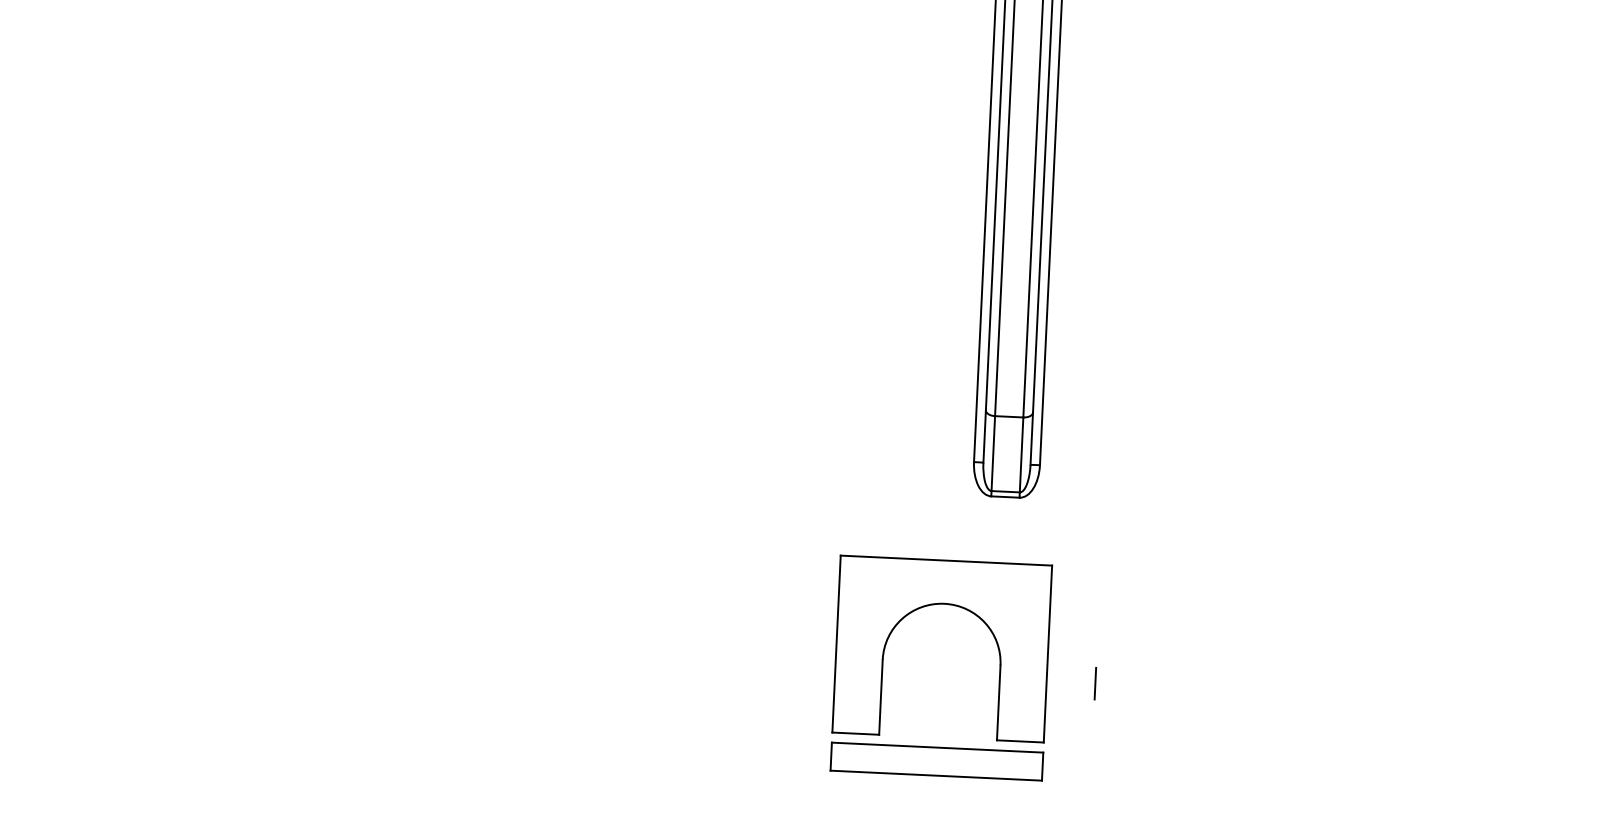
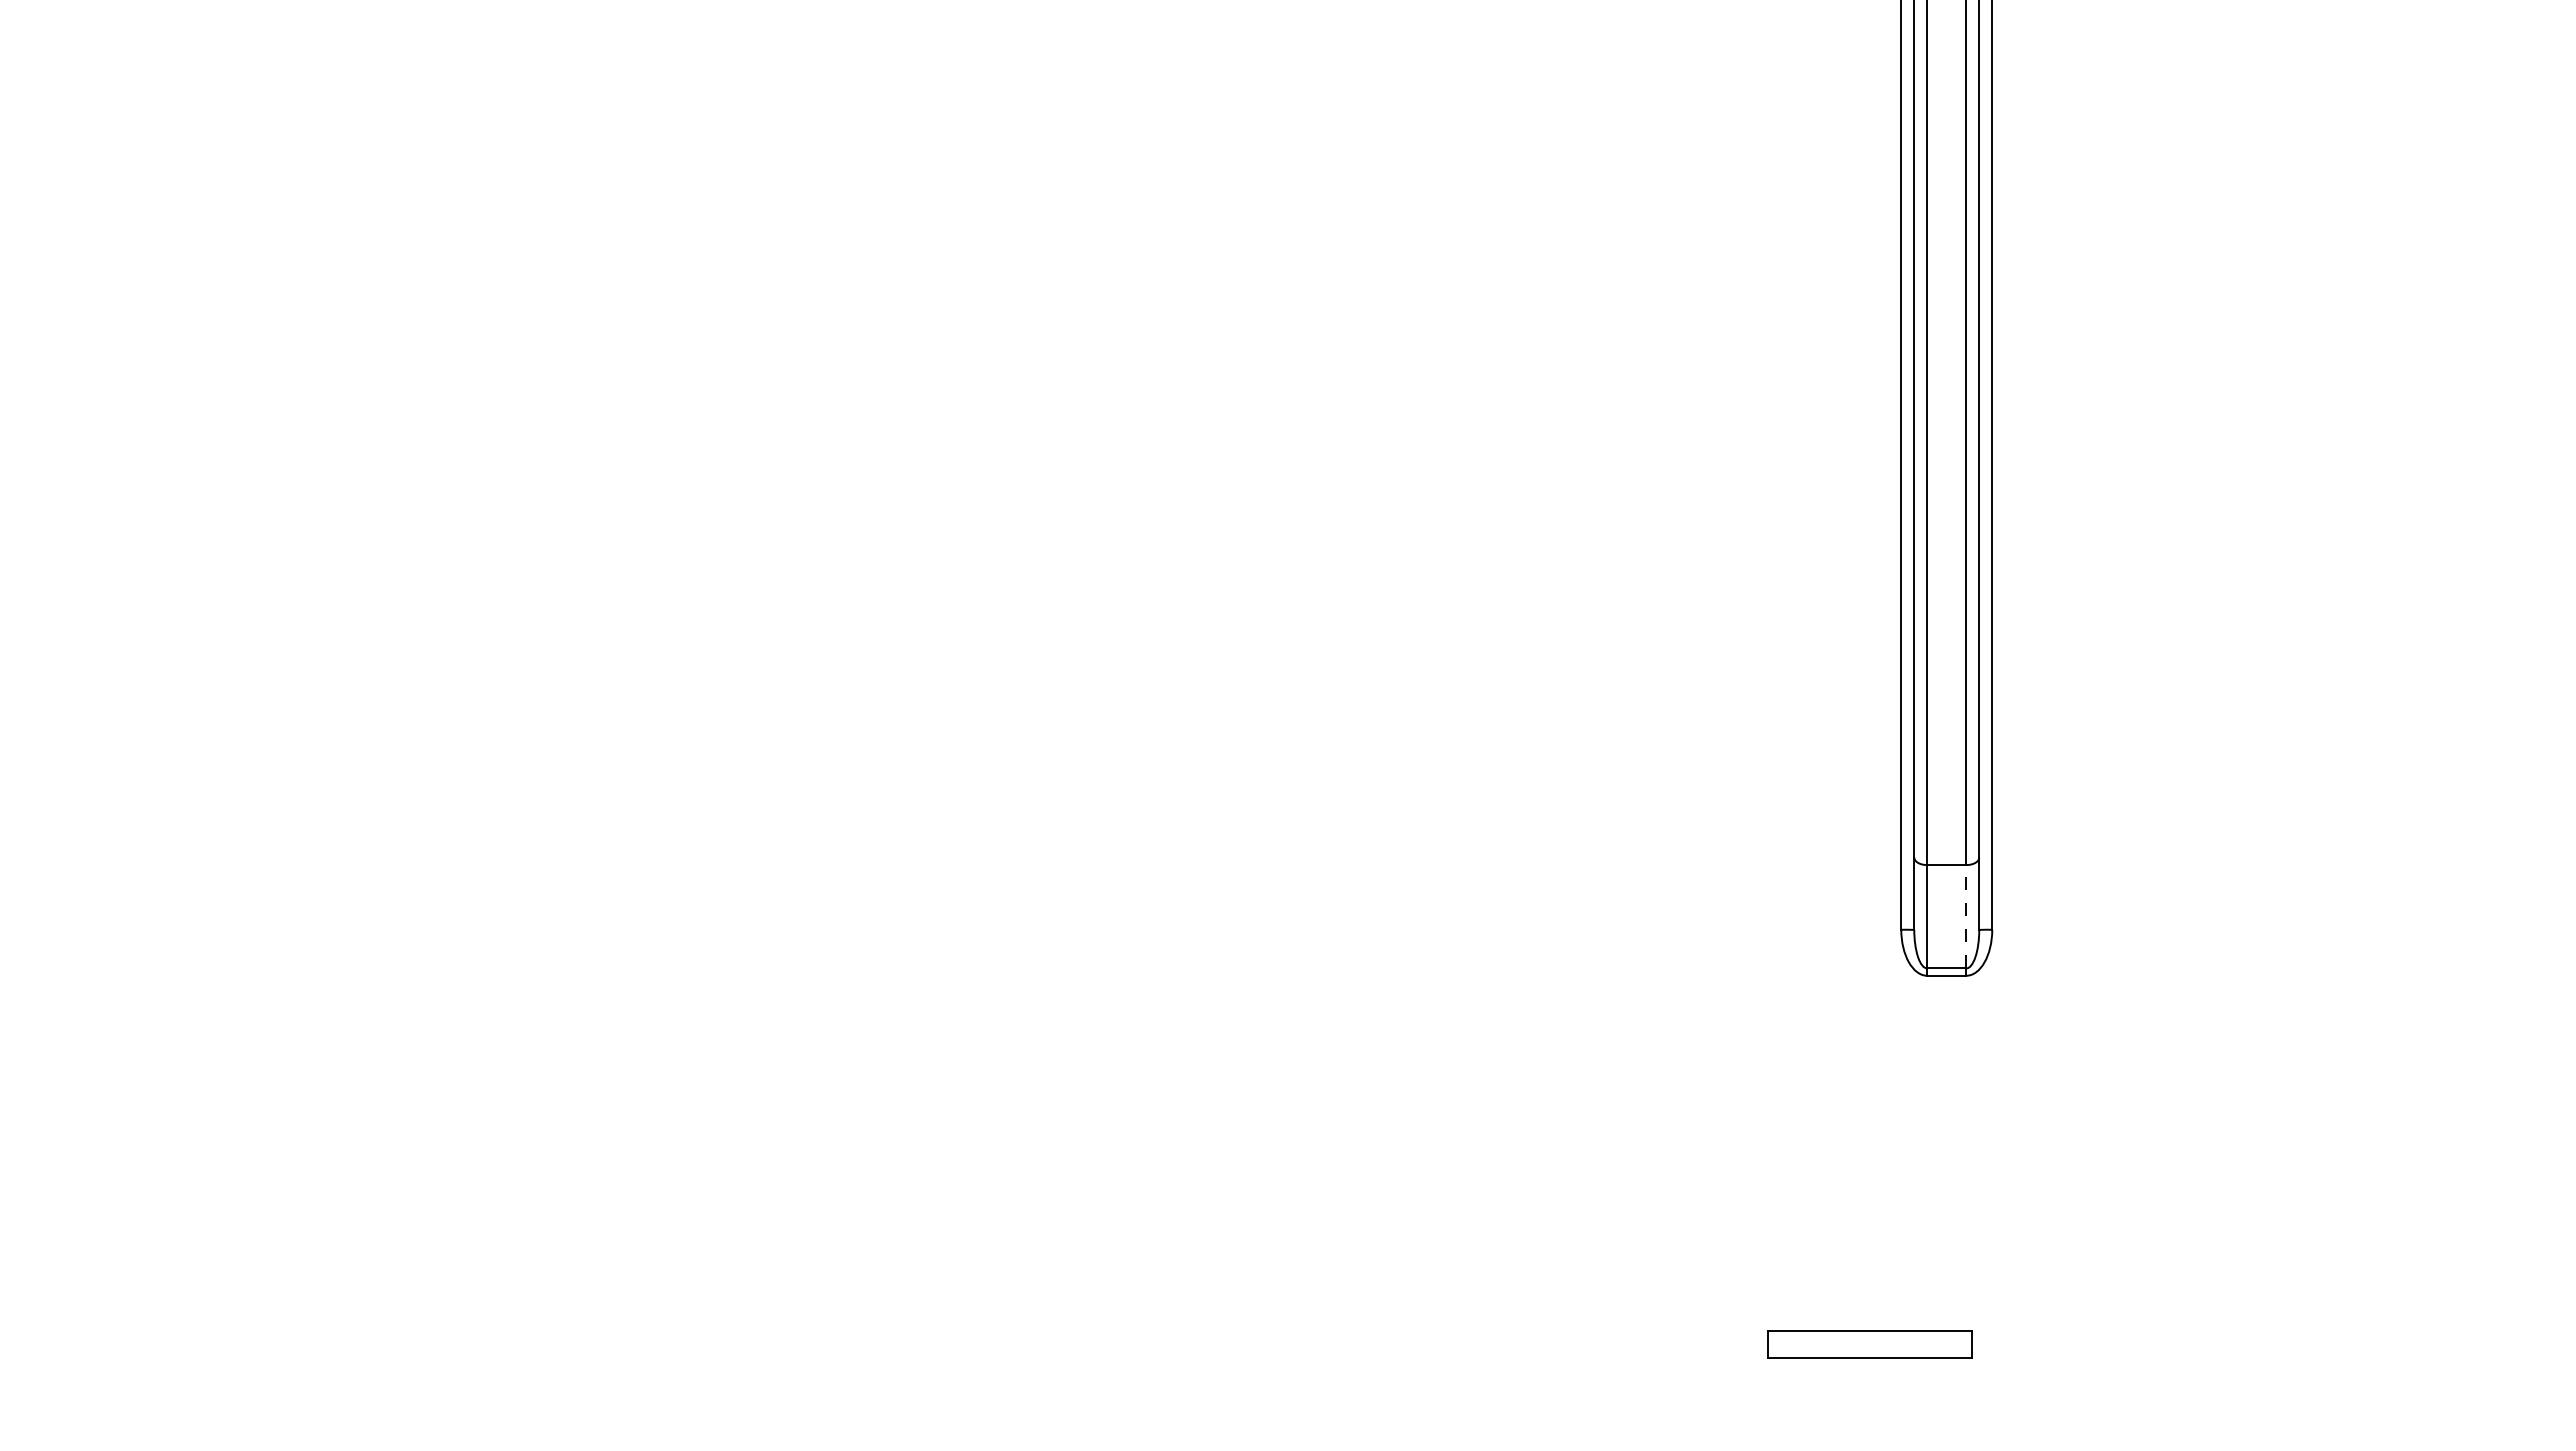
line: (1021, 454) -> (1966, 916), solid -> dashed
part: (938, 604) -> (1861, 1128), removed
line: (1095, 683) -> (2082, 1226), removed
part: (936, 761) -> (1869, 1344), size x0.7

